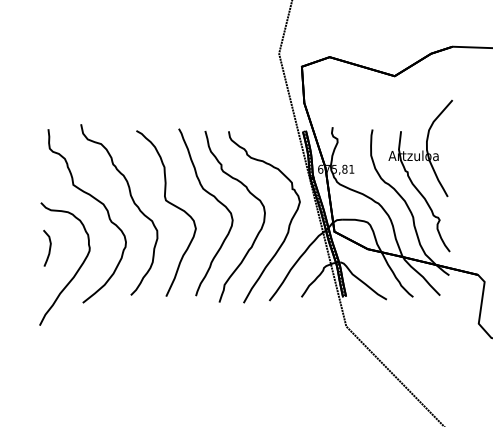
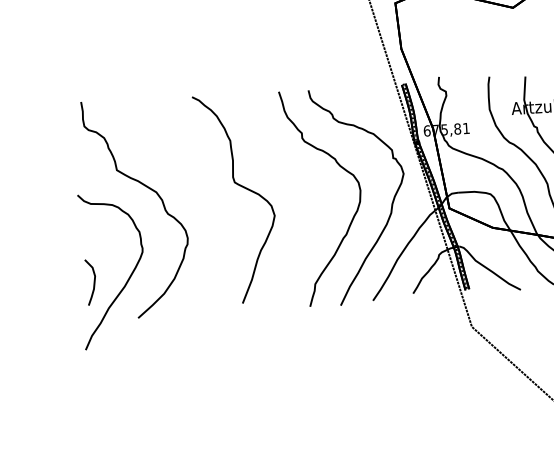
curve: (216, 200) -> (298, 178), removed
curve: (133, 203) -> (194, 188), removed
curve: (49, 247) -> (93, 281), moved

